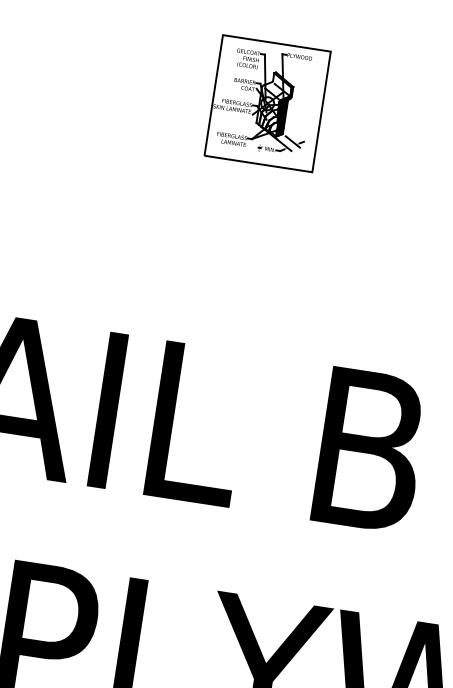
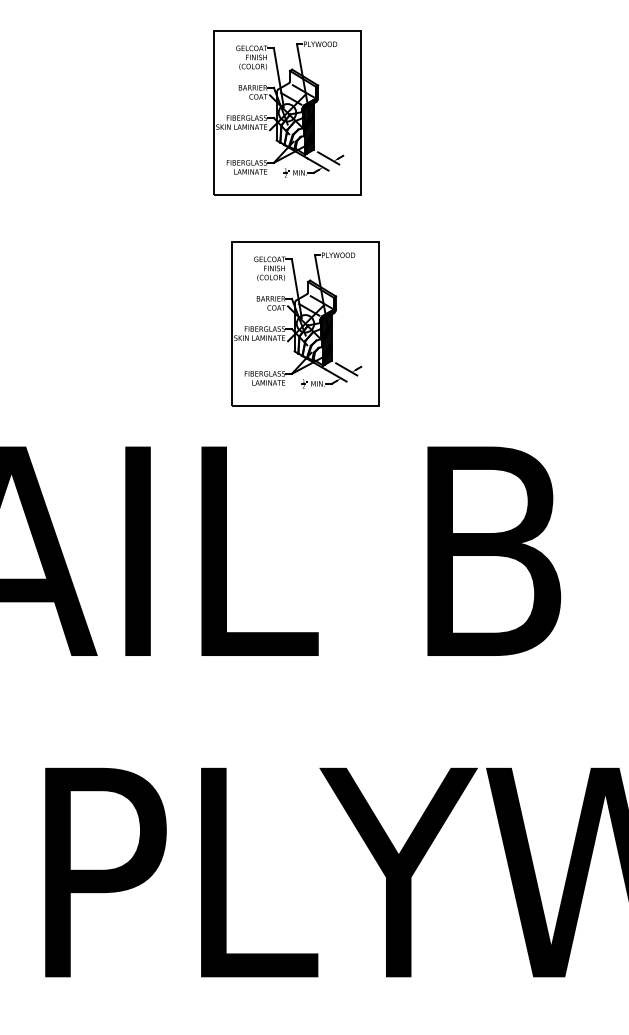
part: (257, 261) -> (305, 323), added

